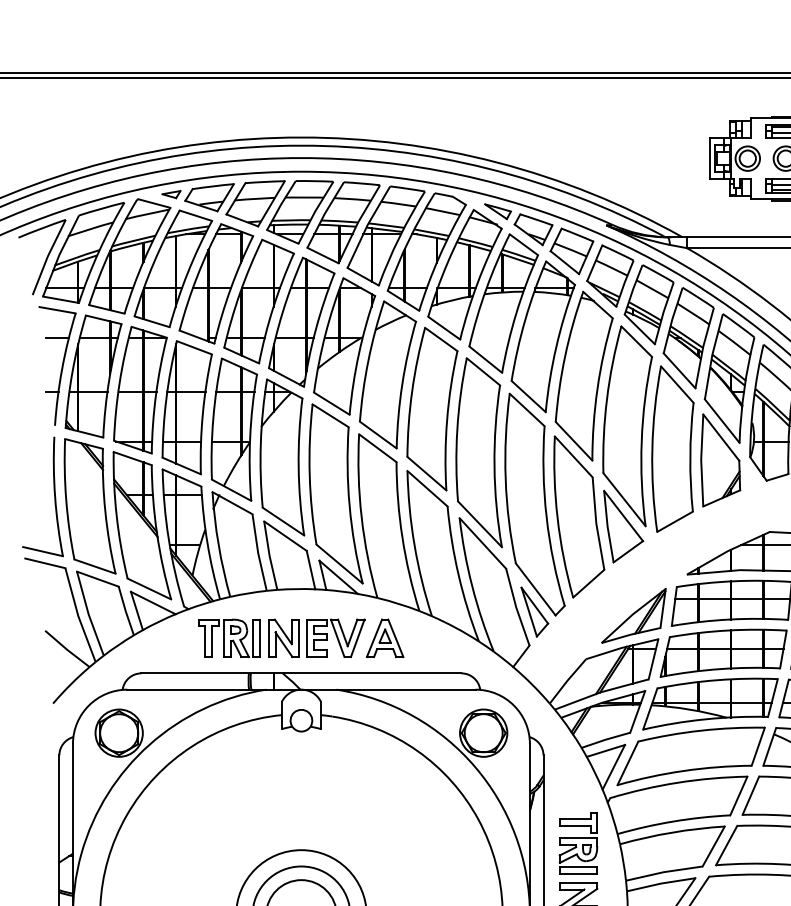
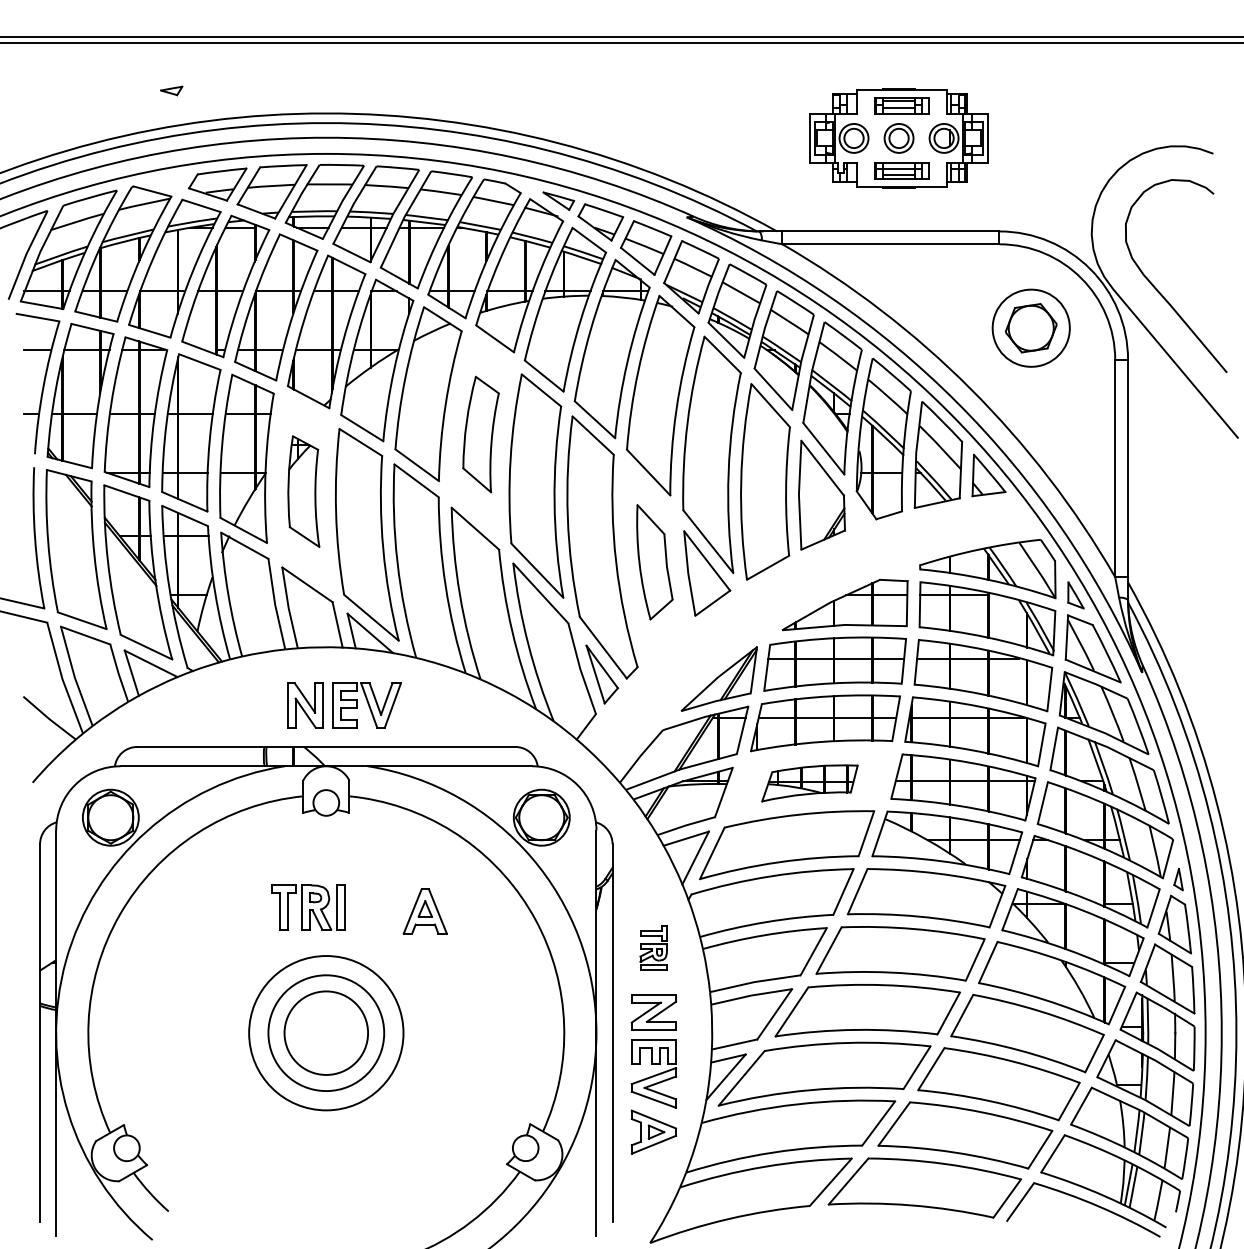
part: (171, 194) -> (171, 90), moved
part: (431, 409) -> (480, 434), size x0.6
part: (282, 457) -> (303, 491), size x0.6
part: (579, 517) -> (654, 562), size x0.6
part: (229, 638) -> (308, 907), moved
part: (384, 638) -> (424, 911), moved
part: (710, 704) -> (809, 783), size x0.6
part: (578, 842) -> (653, 947), size x0.6

